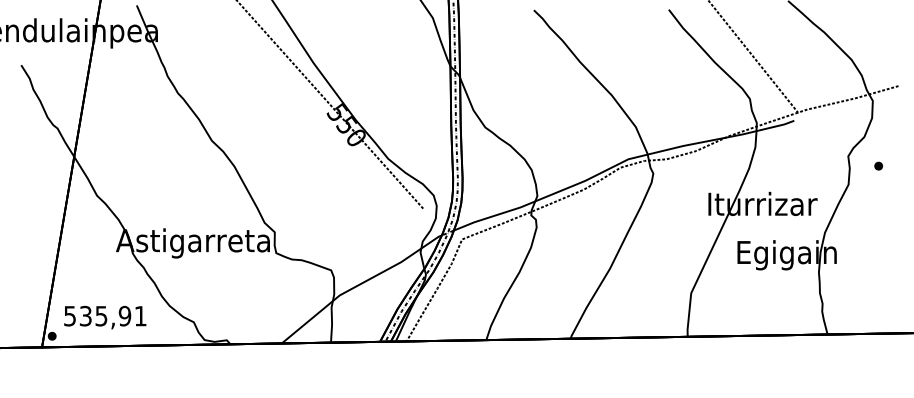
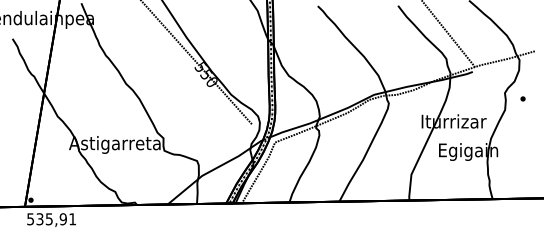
text: (105, 316) -> (51, 219), moved

